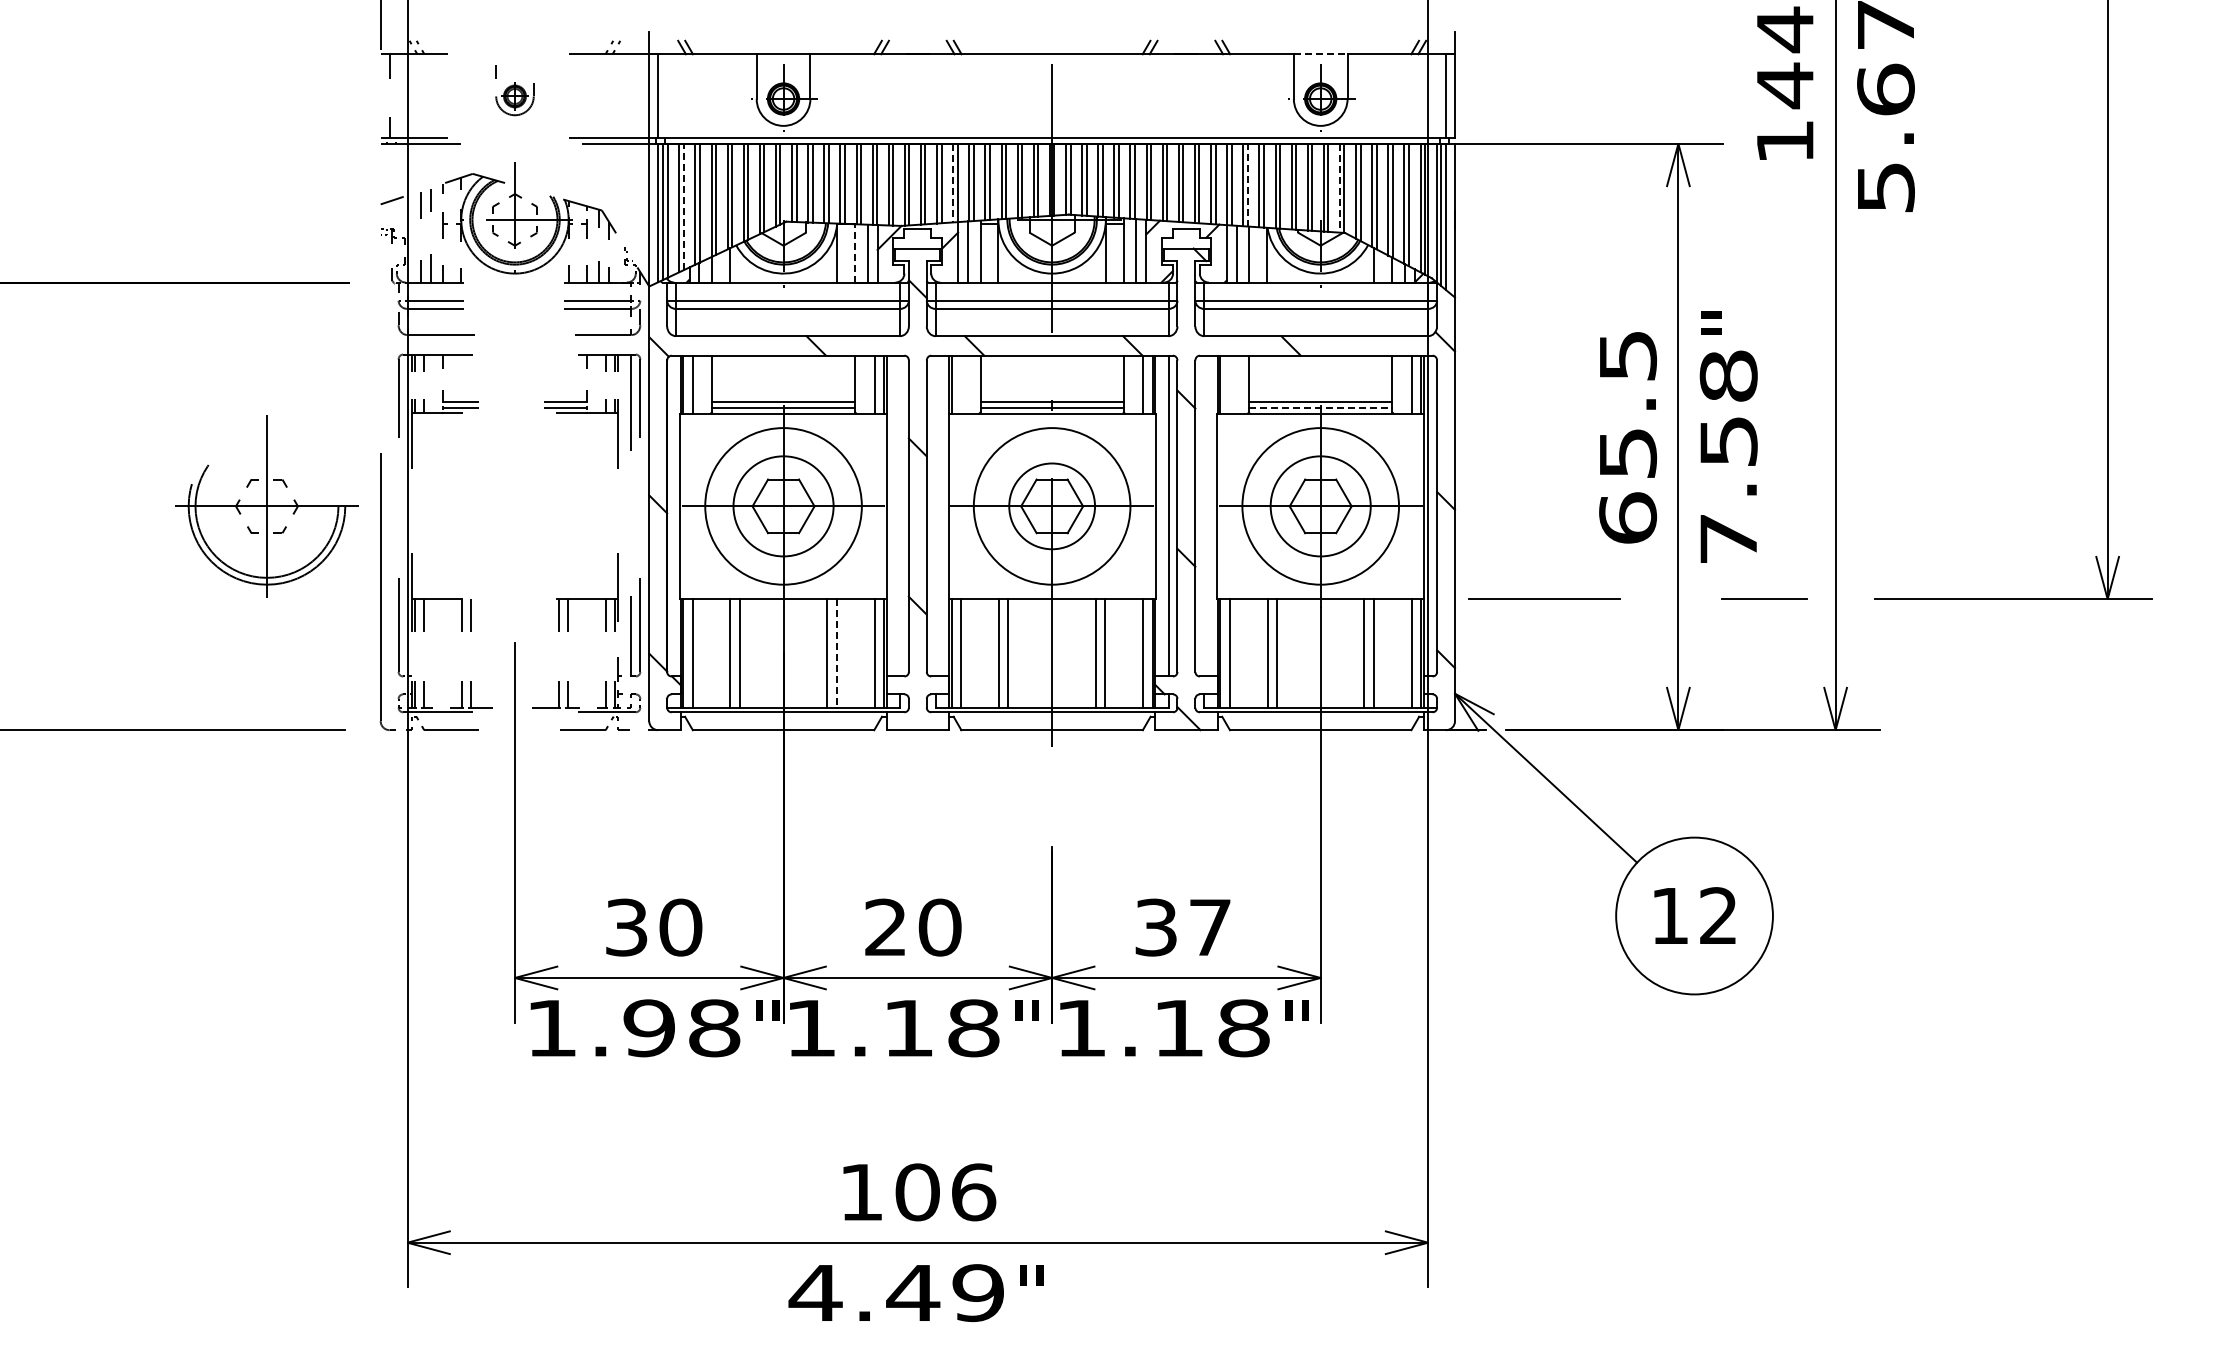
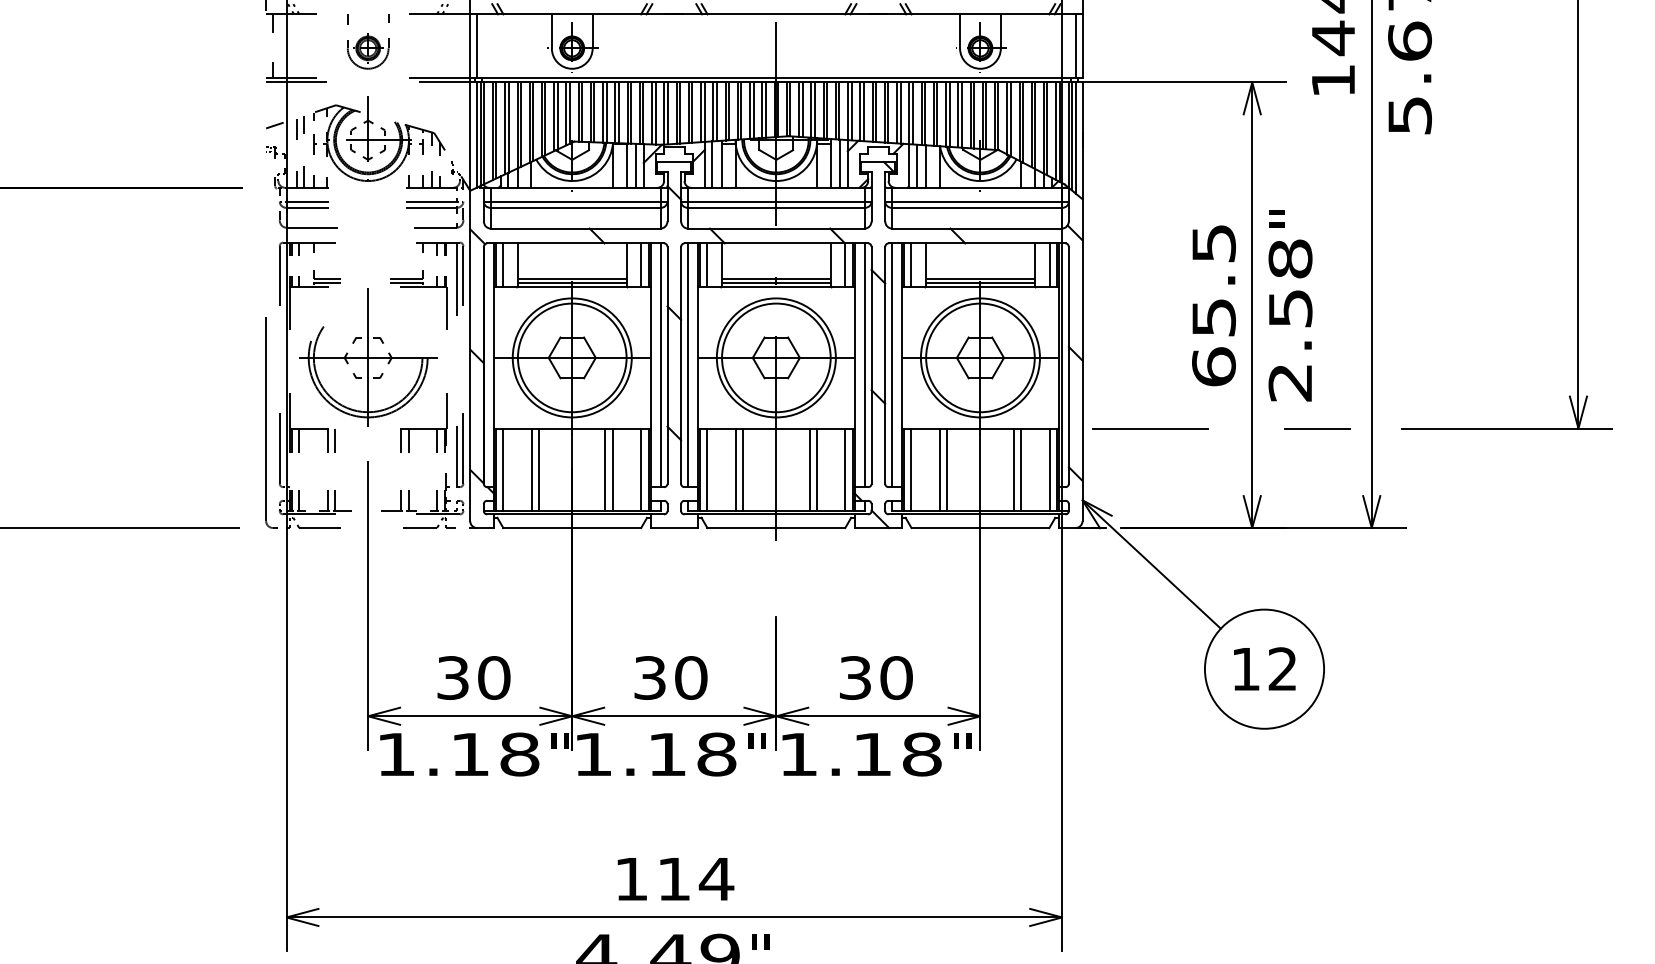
line: (1320, 54) -> (980, 14), dashed -> solid
part: (514, 90) -> (367, 41), size x1.43
line: (953, 183) -> (701, 112), dashed -> solid
line: (1247, 184) -> (924, 113), dashed -> solid
line: (1339, 188) -> (994, 116), dashed -> solid
line: (683, 206) -> (496, 130), dashed -> solid
line: (855, 252) -> (626, 165), dashed -> solid
line: (961, 384) -> (707, 265), added
line: (1229, 384) -> (911, 265), added
line: (1320, 408) -> (980, 283), dashed -> solid
circle: (783, 505) -> (572, 357), size x1.43
circle: (1051, 505) -> (775, 357), size x1.67
circle: (1320, 505) -> (980, 357), size x1.43
part: (266, 506) -> (367, 358), moved
line: (899, 515) -> (660, 364), added
line: (935, 515) -> (687, 364), added
line: (1204, 515) -> (892, 364), added
text: (1727, 539) -> (1289, 383), 7.58 -> 2.58
line: (836, 654) -> (612, 470), dashed -> solid
text: (885, 927) -> (649, 677), 20 -> 30
text: (1210, 927) -> (896, 677), 37 -> 30
text: (648, 1028) -> (469, 754), 1.98 -> 1.18
text: (945, 1192) -> (695, 879), 106 -> 114

